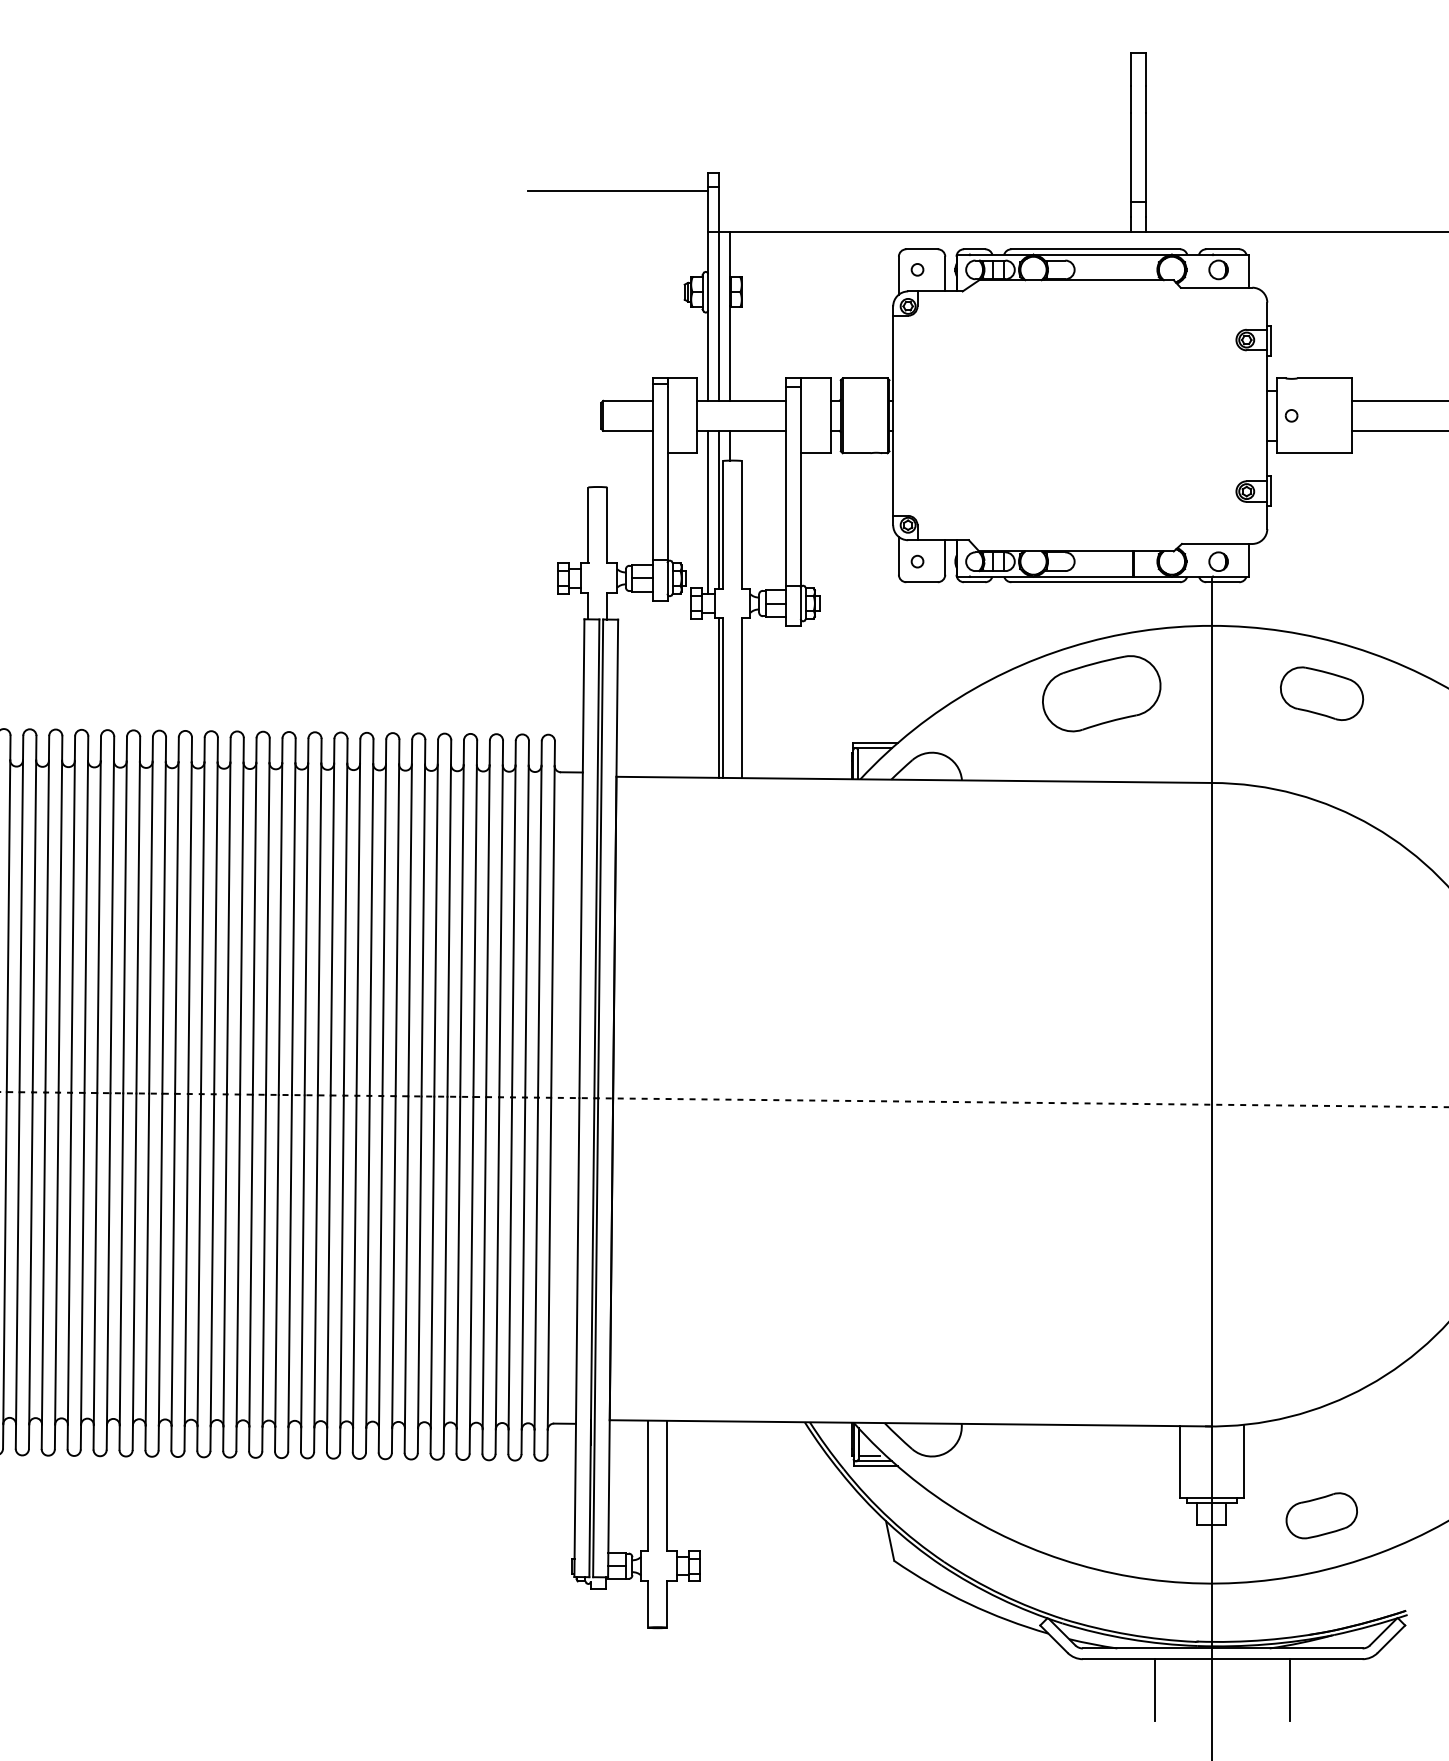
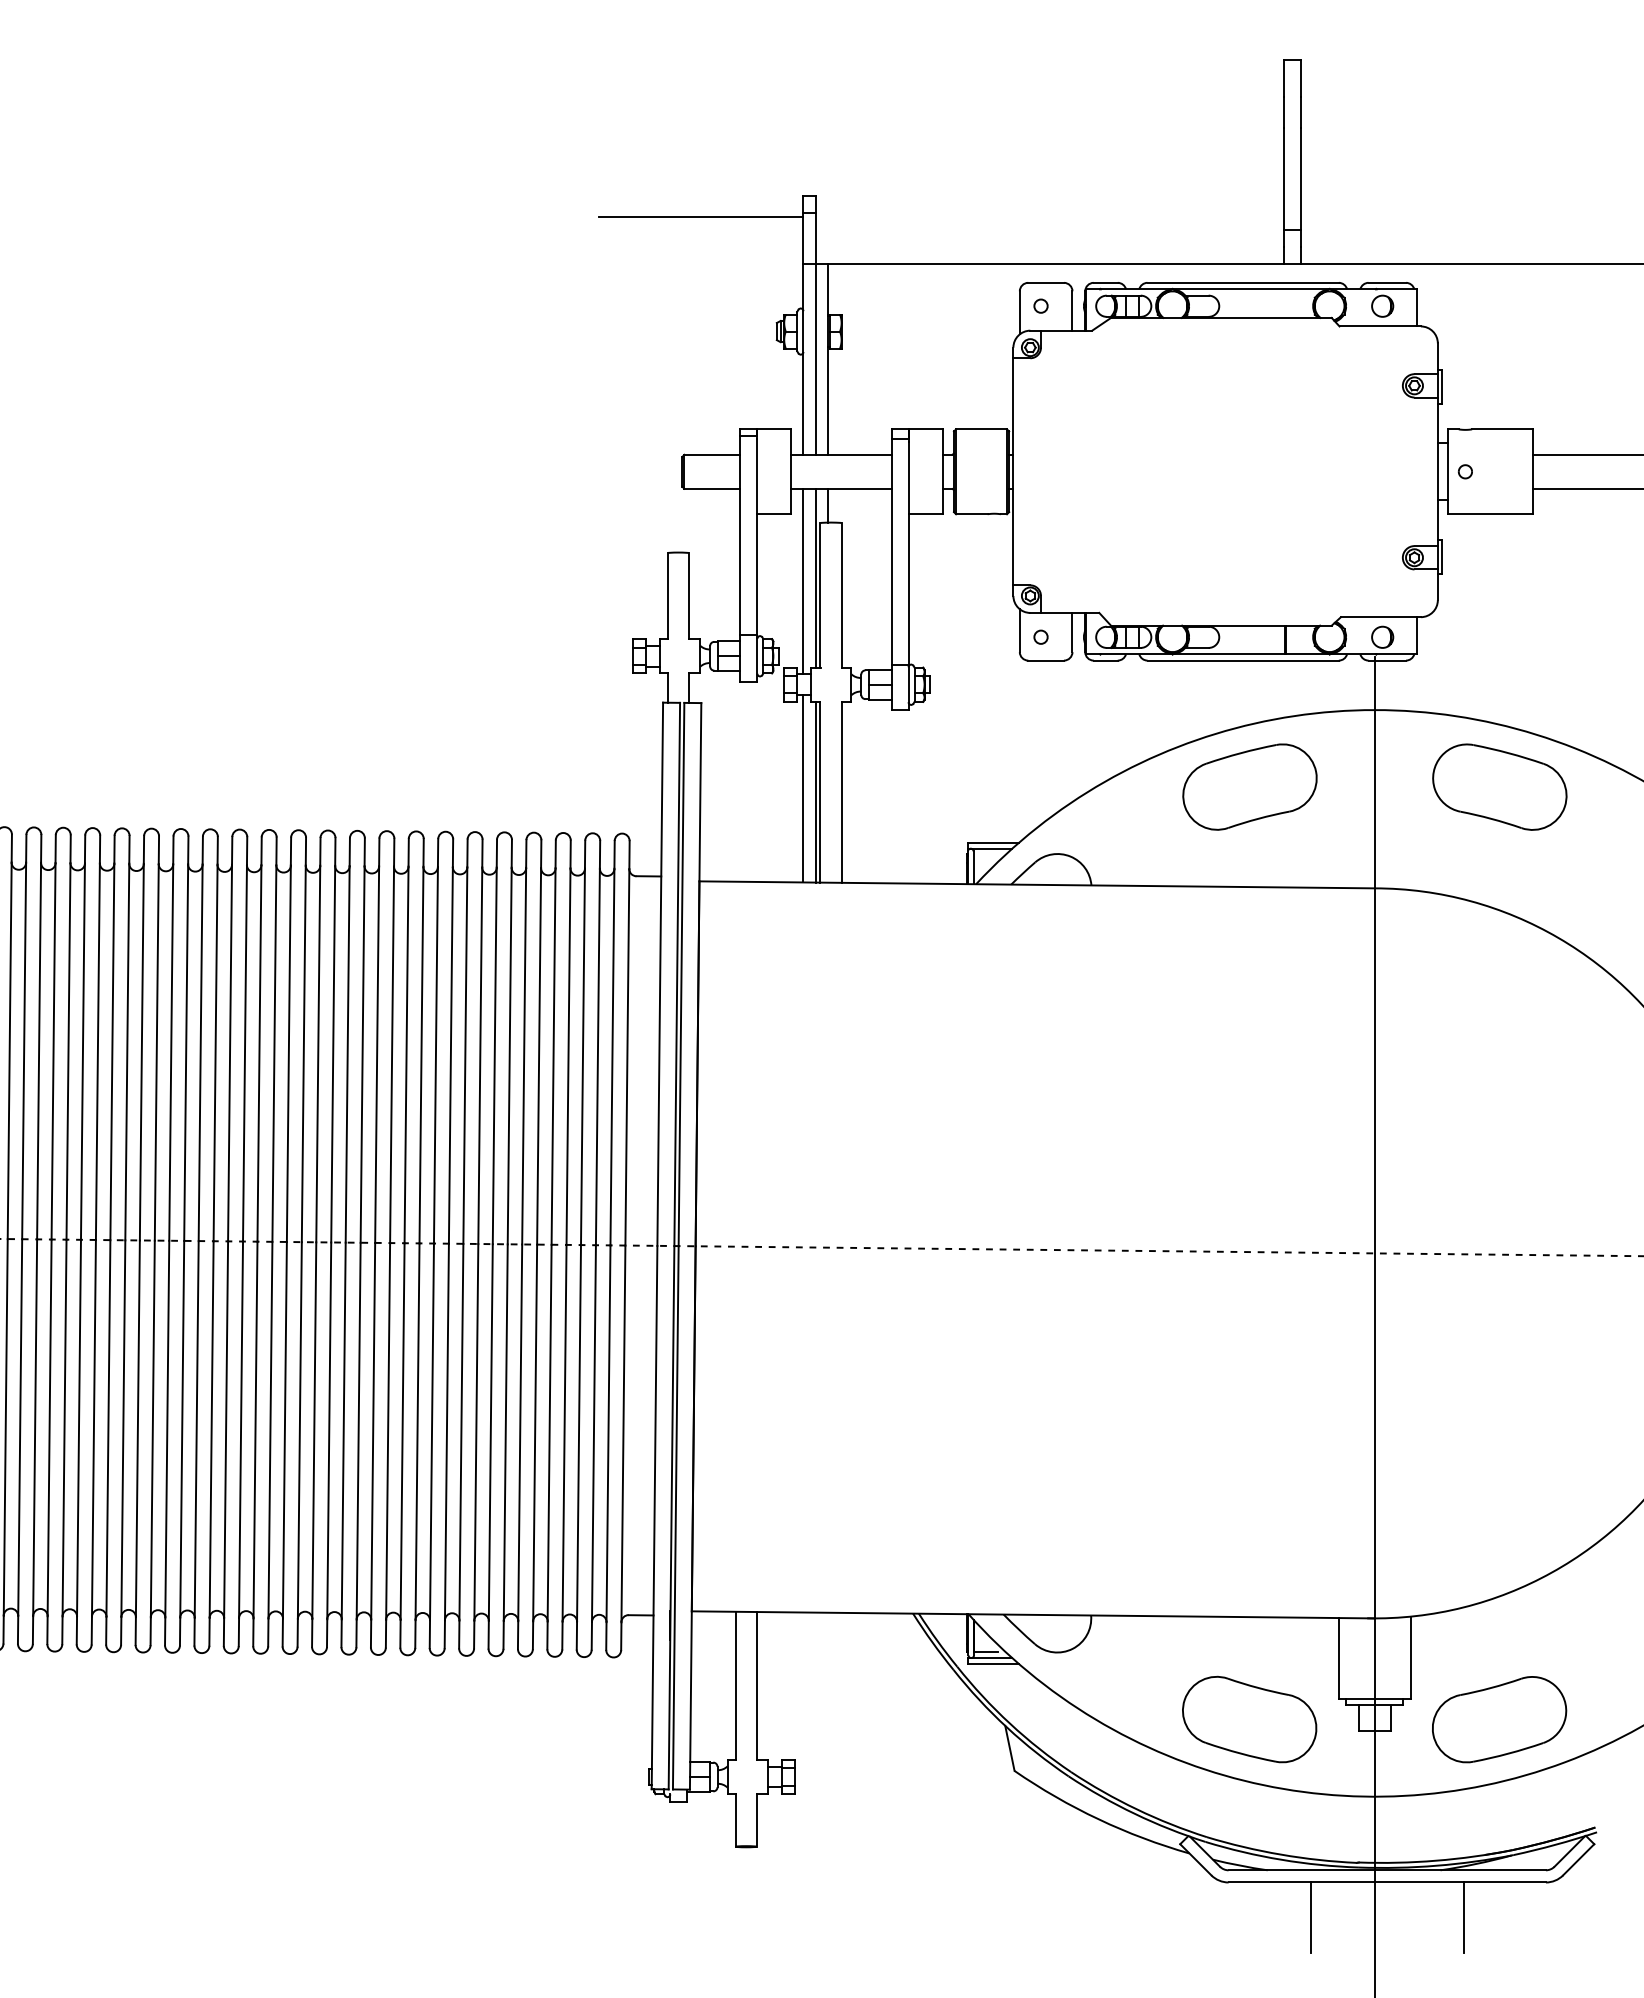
part: (1321, 693) -> (1499, 786), size x1.43
line: (708, 694) -> (803, 788), added
part: (1101, 1515) -> (1249, 1719), added
part: (1321, 1515) -> (1499, 1719), size x1.67

